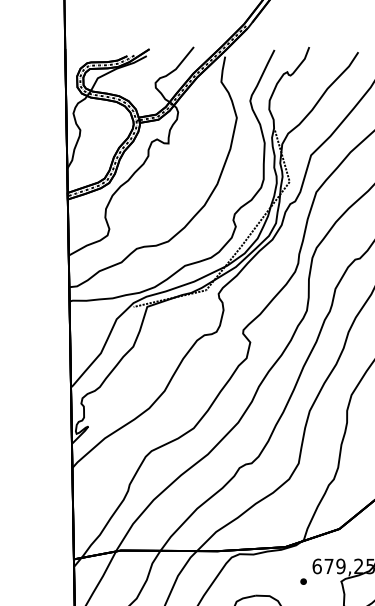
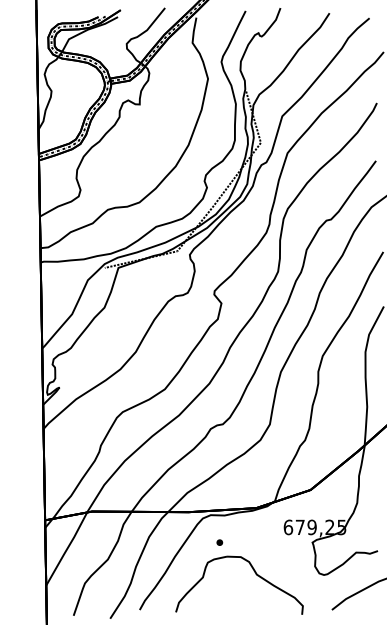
part: (303, 581) -> (219, 542), moved

